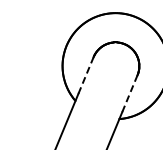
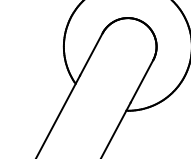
line: (86, 75) -> (91, 54), dashed -> solid
line: (129, 93) -> (141, 81), dashed -> solid

